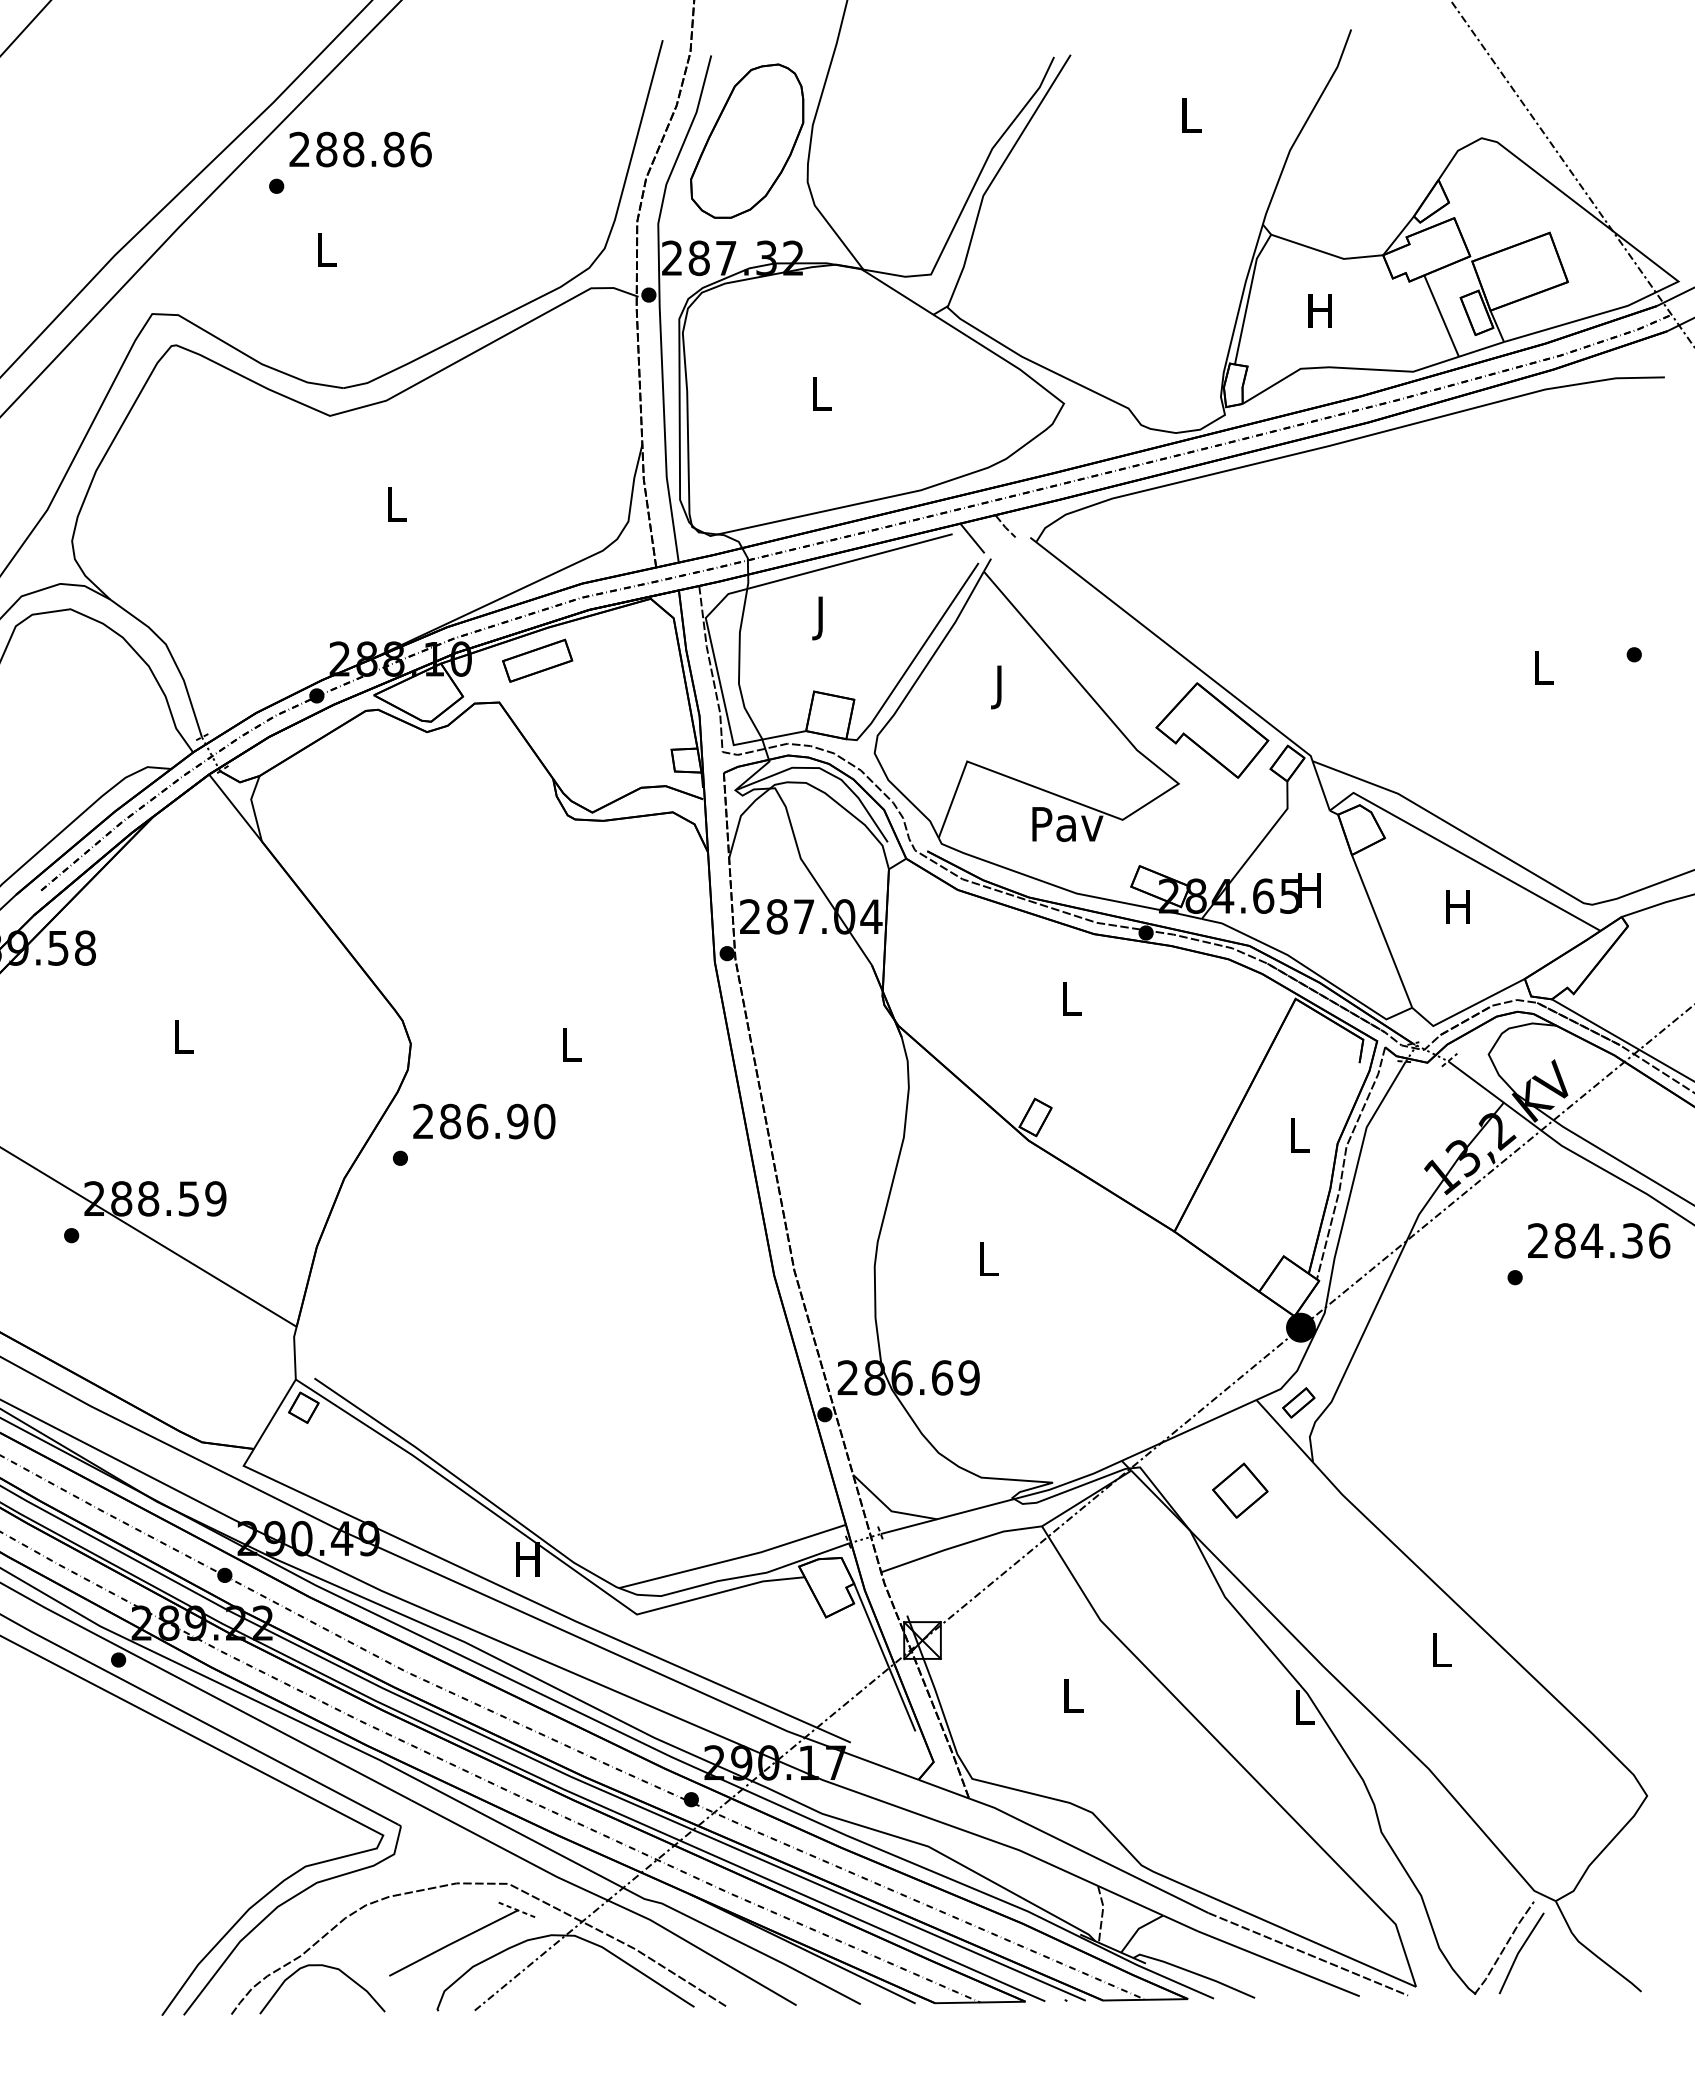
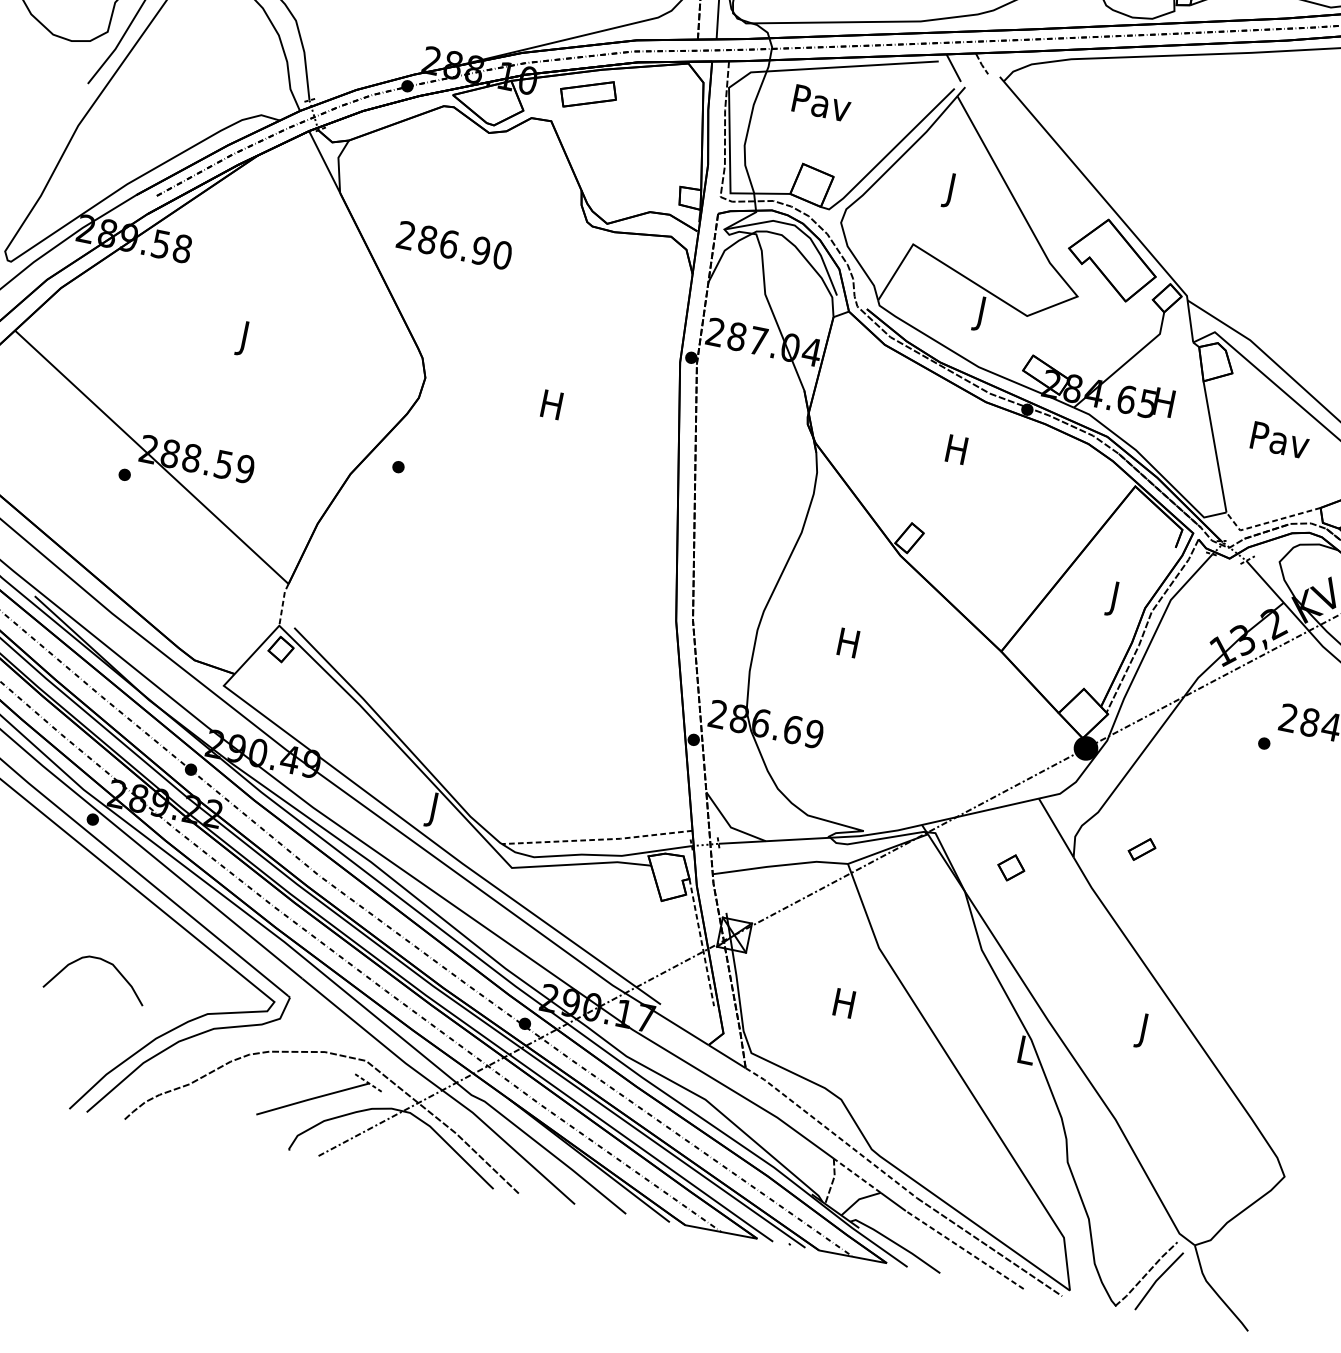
text: (821, 618) -> (820, 107), J -> Pav
text: (1067, 828) -> (981, 313), Pav -> J
text: (1459, 907) -> (1280, 440), H -> Pav
text: (1070, 998) -> (956, 449), L -> H
line: (1465, 1009) -> (1268, 522), solid -> dashed
text: (183, 1041) -> (245, 338), L -> J
text: (570, 1044) -> (552, 404), L -> H
text: (484, 1121) -> (454, 245), moved
text: (1299, 1140) -> (1115, 599), L -> J
text: (987, 1258) -> (848, 642), L -> H
line: (294, 1352) -> (282, 604), solid -> dashed
part: (1298, 1402) -> (1141, 849), moved
part: (1240, 1490) -> (1011, 867), size x0.6
line: (733, 1559) -> (597, 839), solid -> dashed
text: (527, 1563) -> (433, 809), H -> J
text: (1441, 1654) -> (1144, 1030), L -> J
line: (884, 1657) -> (701, 942), solid -> dashed
text: (1071, 1695) -> (843, 1003), L -> H
line: (1088, 1854) -> (831, 1132), solid -> dashed
line: (1130, 1900) -> (857, 1175), solid -> dashed
line: (1278, 1963) -> (964, 1249), solid -> dashed
curve: (326, 1967) -> (103, 961), moved

